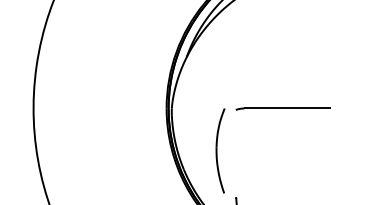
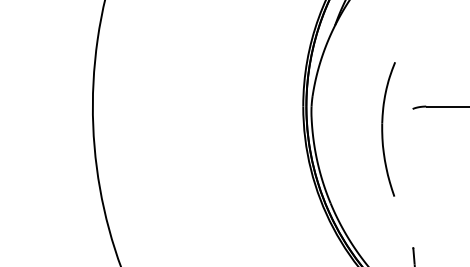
part: (220, 150) -> (388, 128), moved

